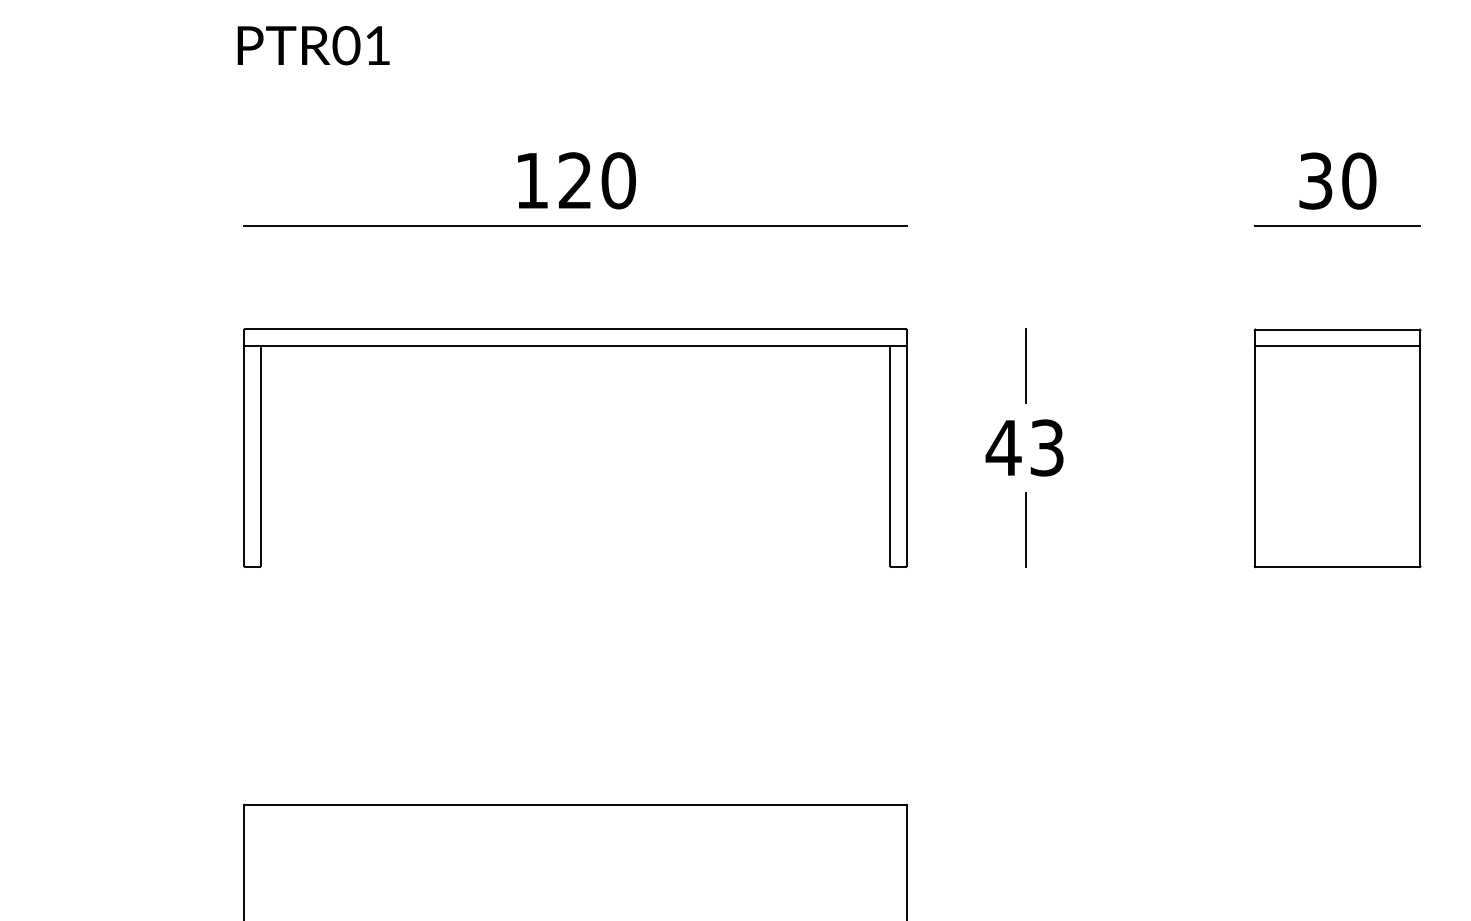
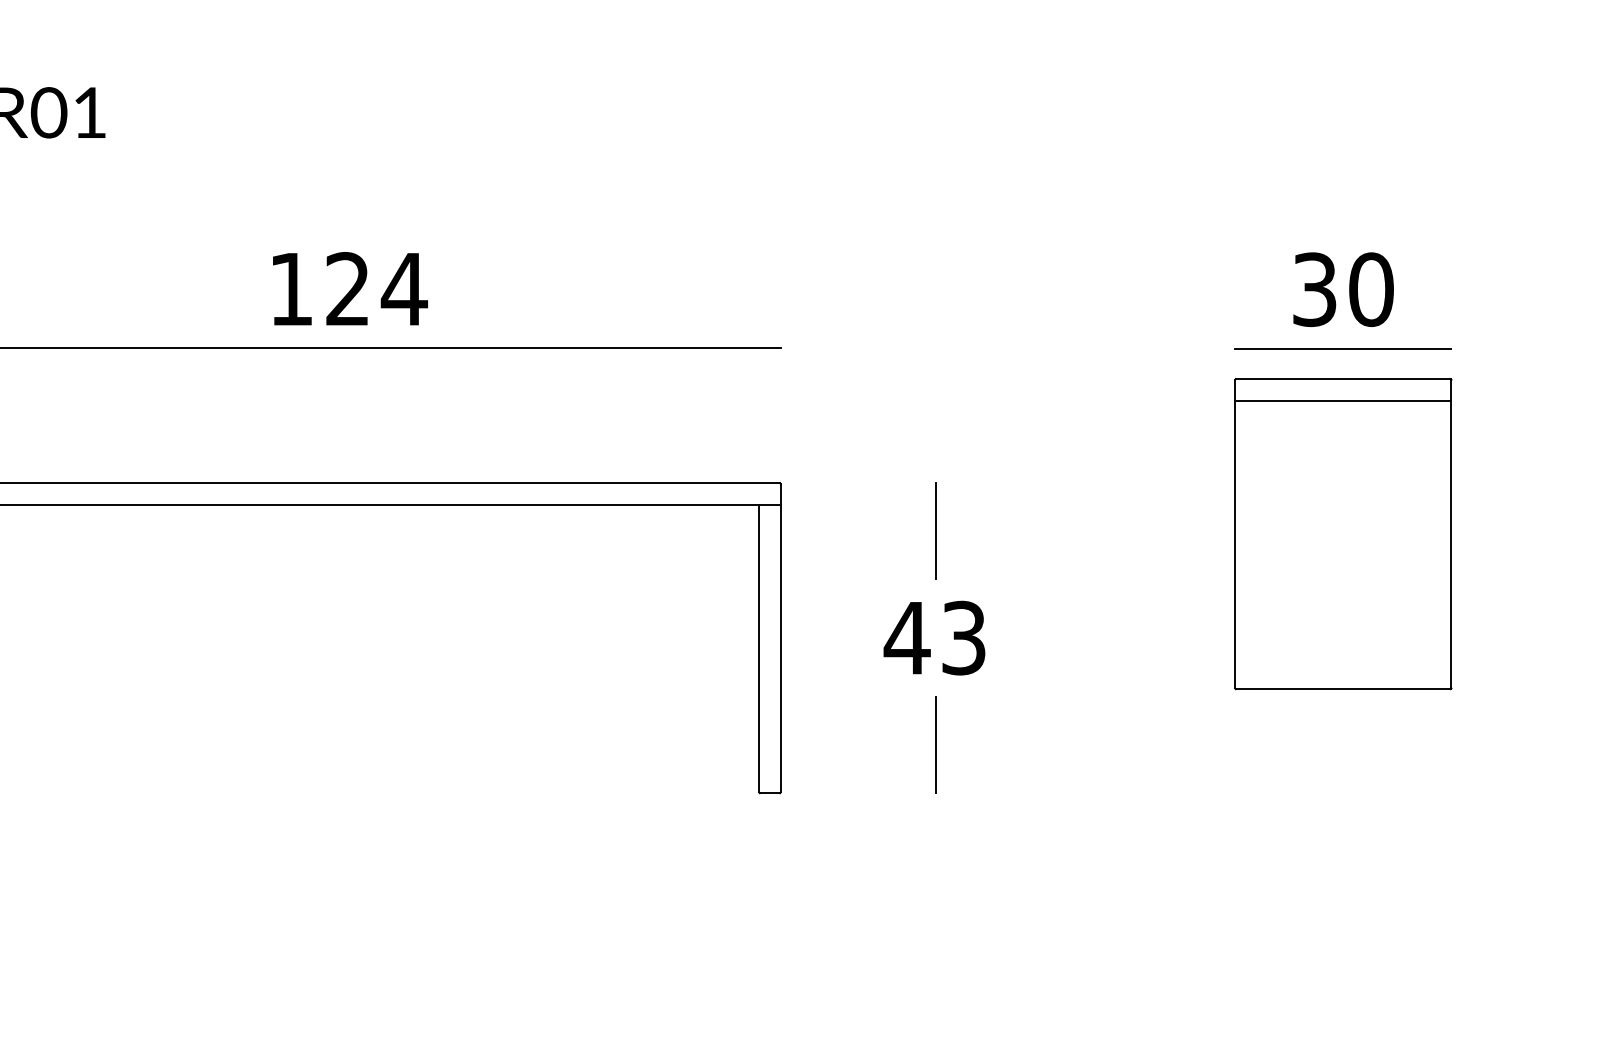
text: (618, 180) -> (404, 288), 120 -> 124
part: (1337, 448) -> (1343, 534), moved

